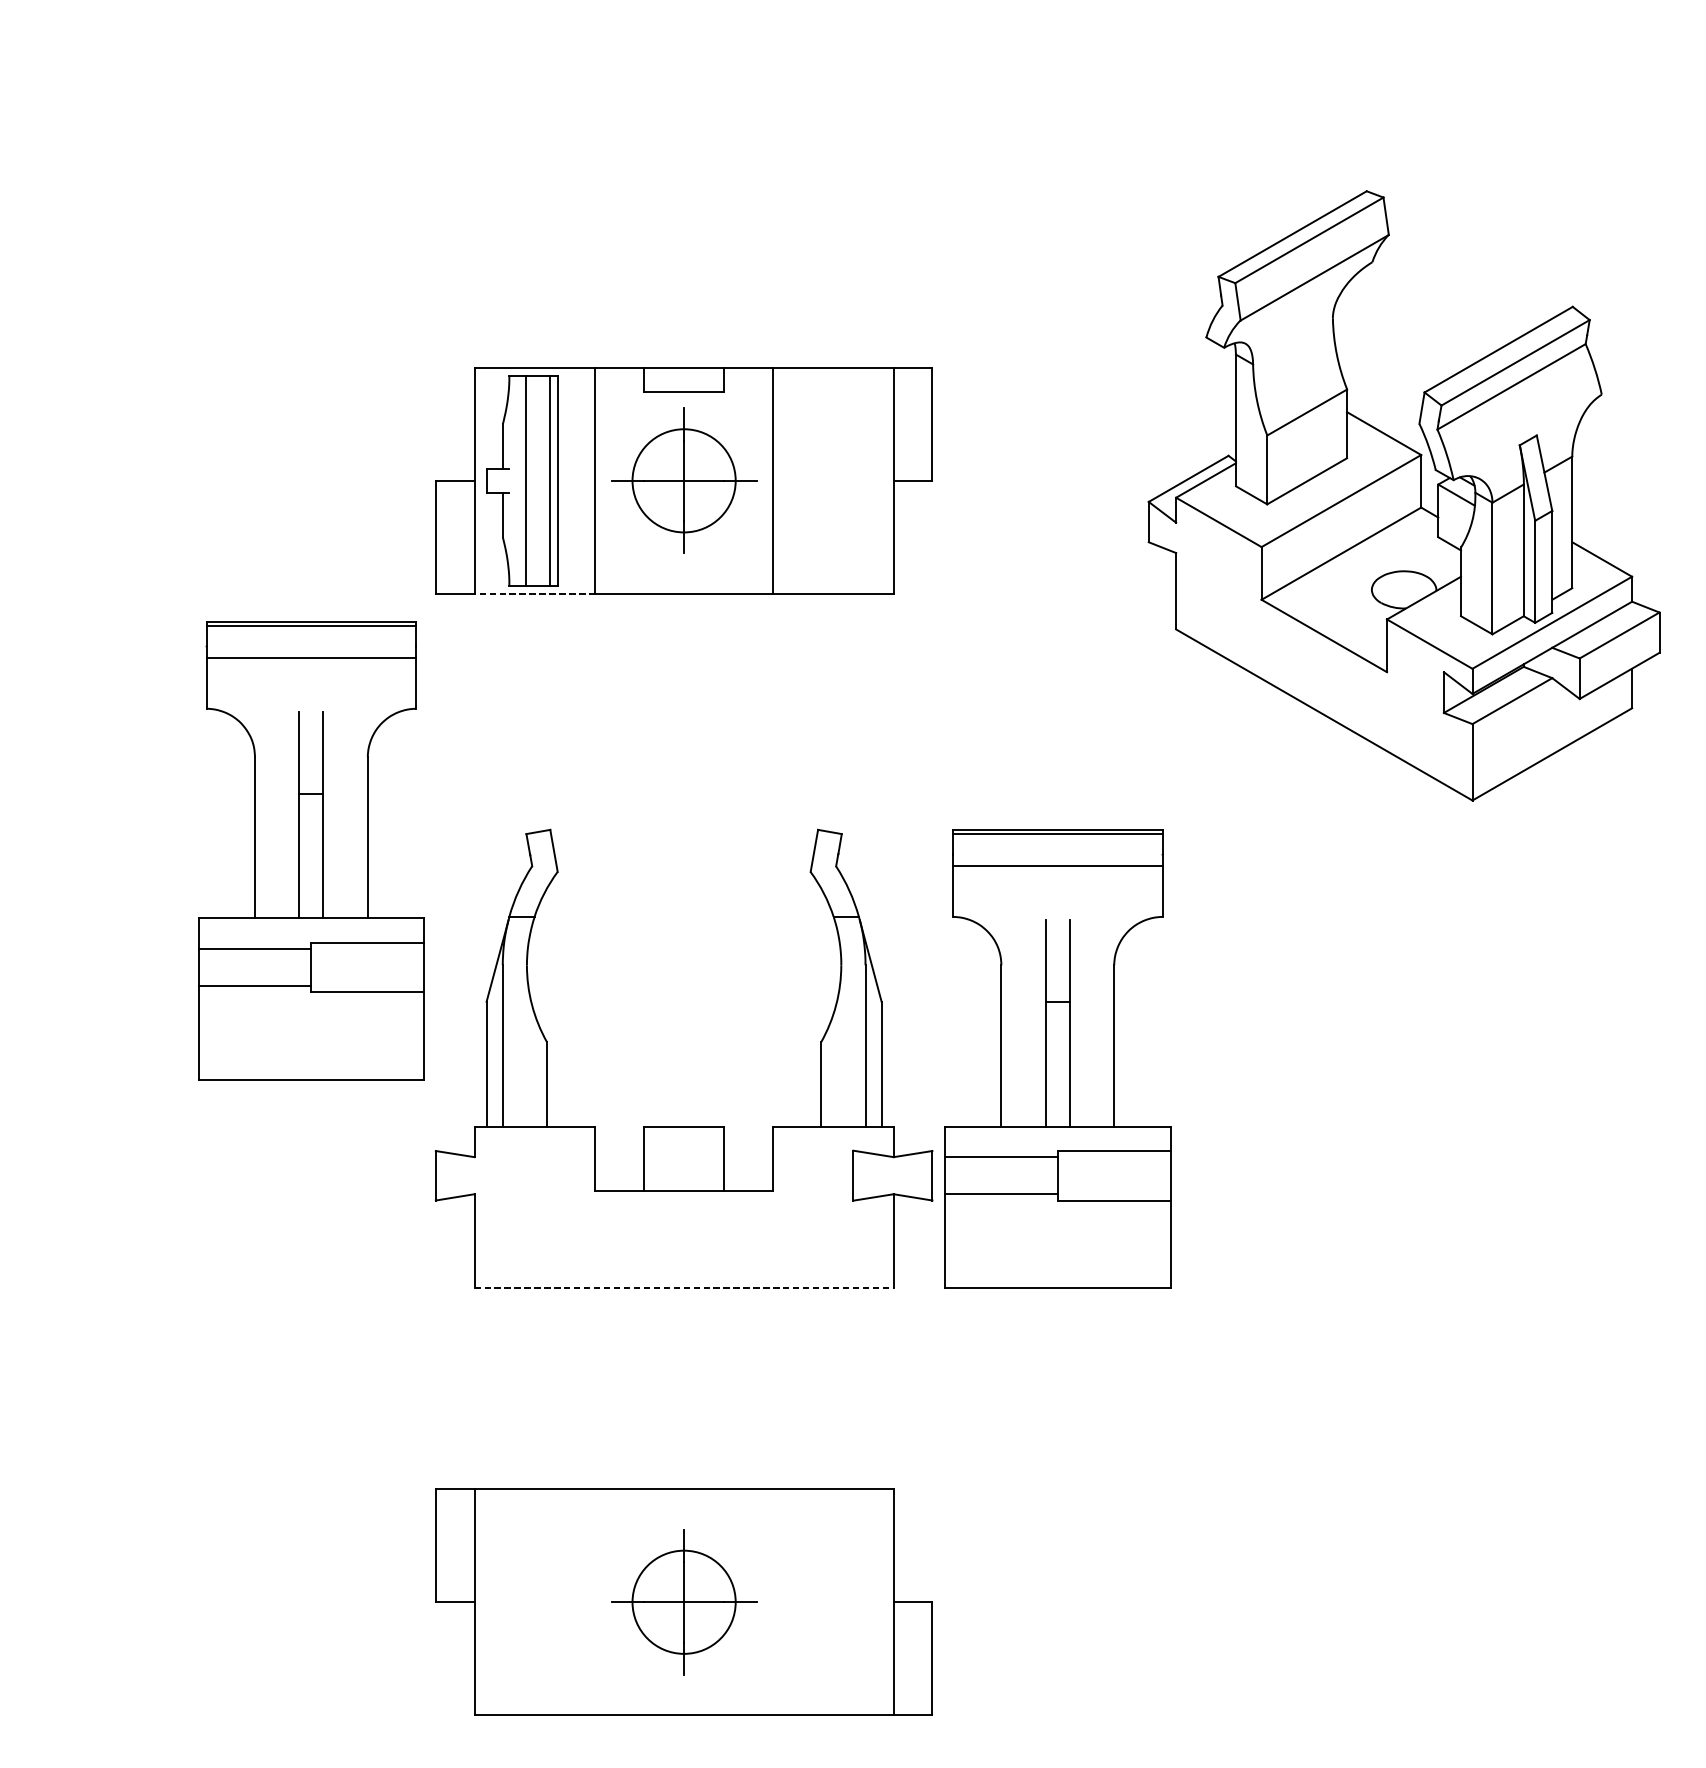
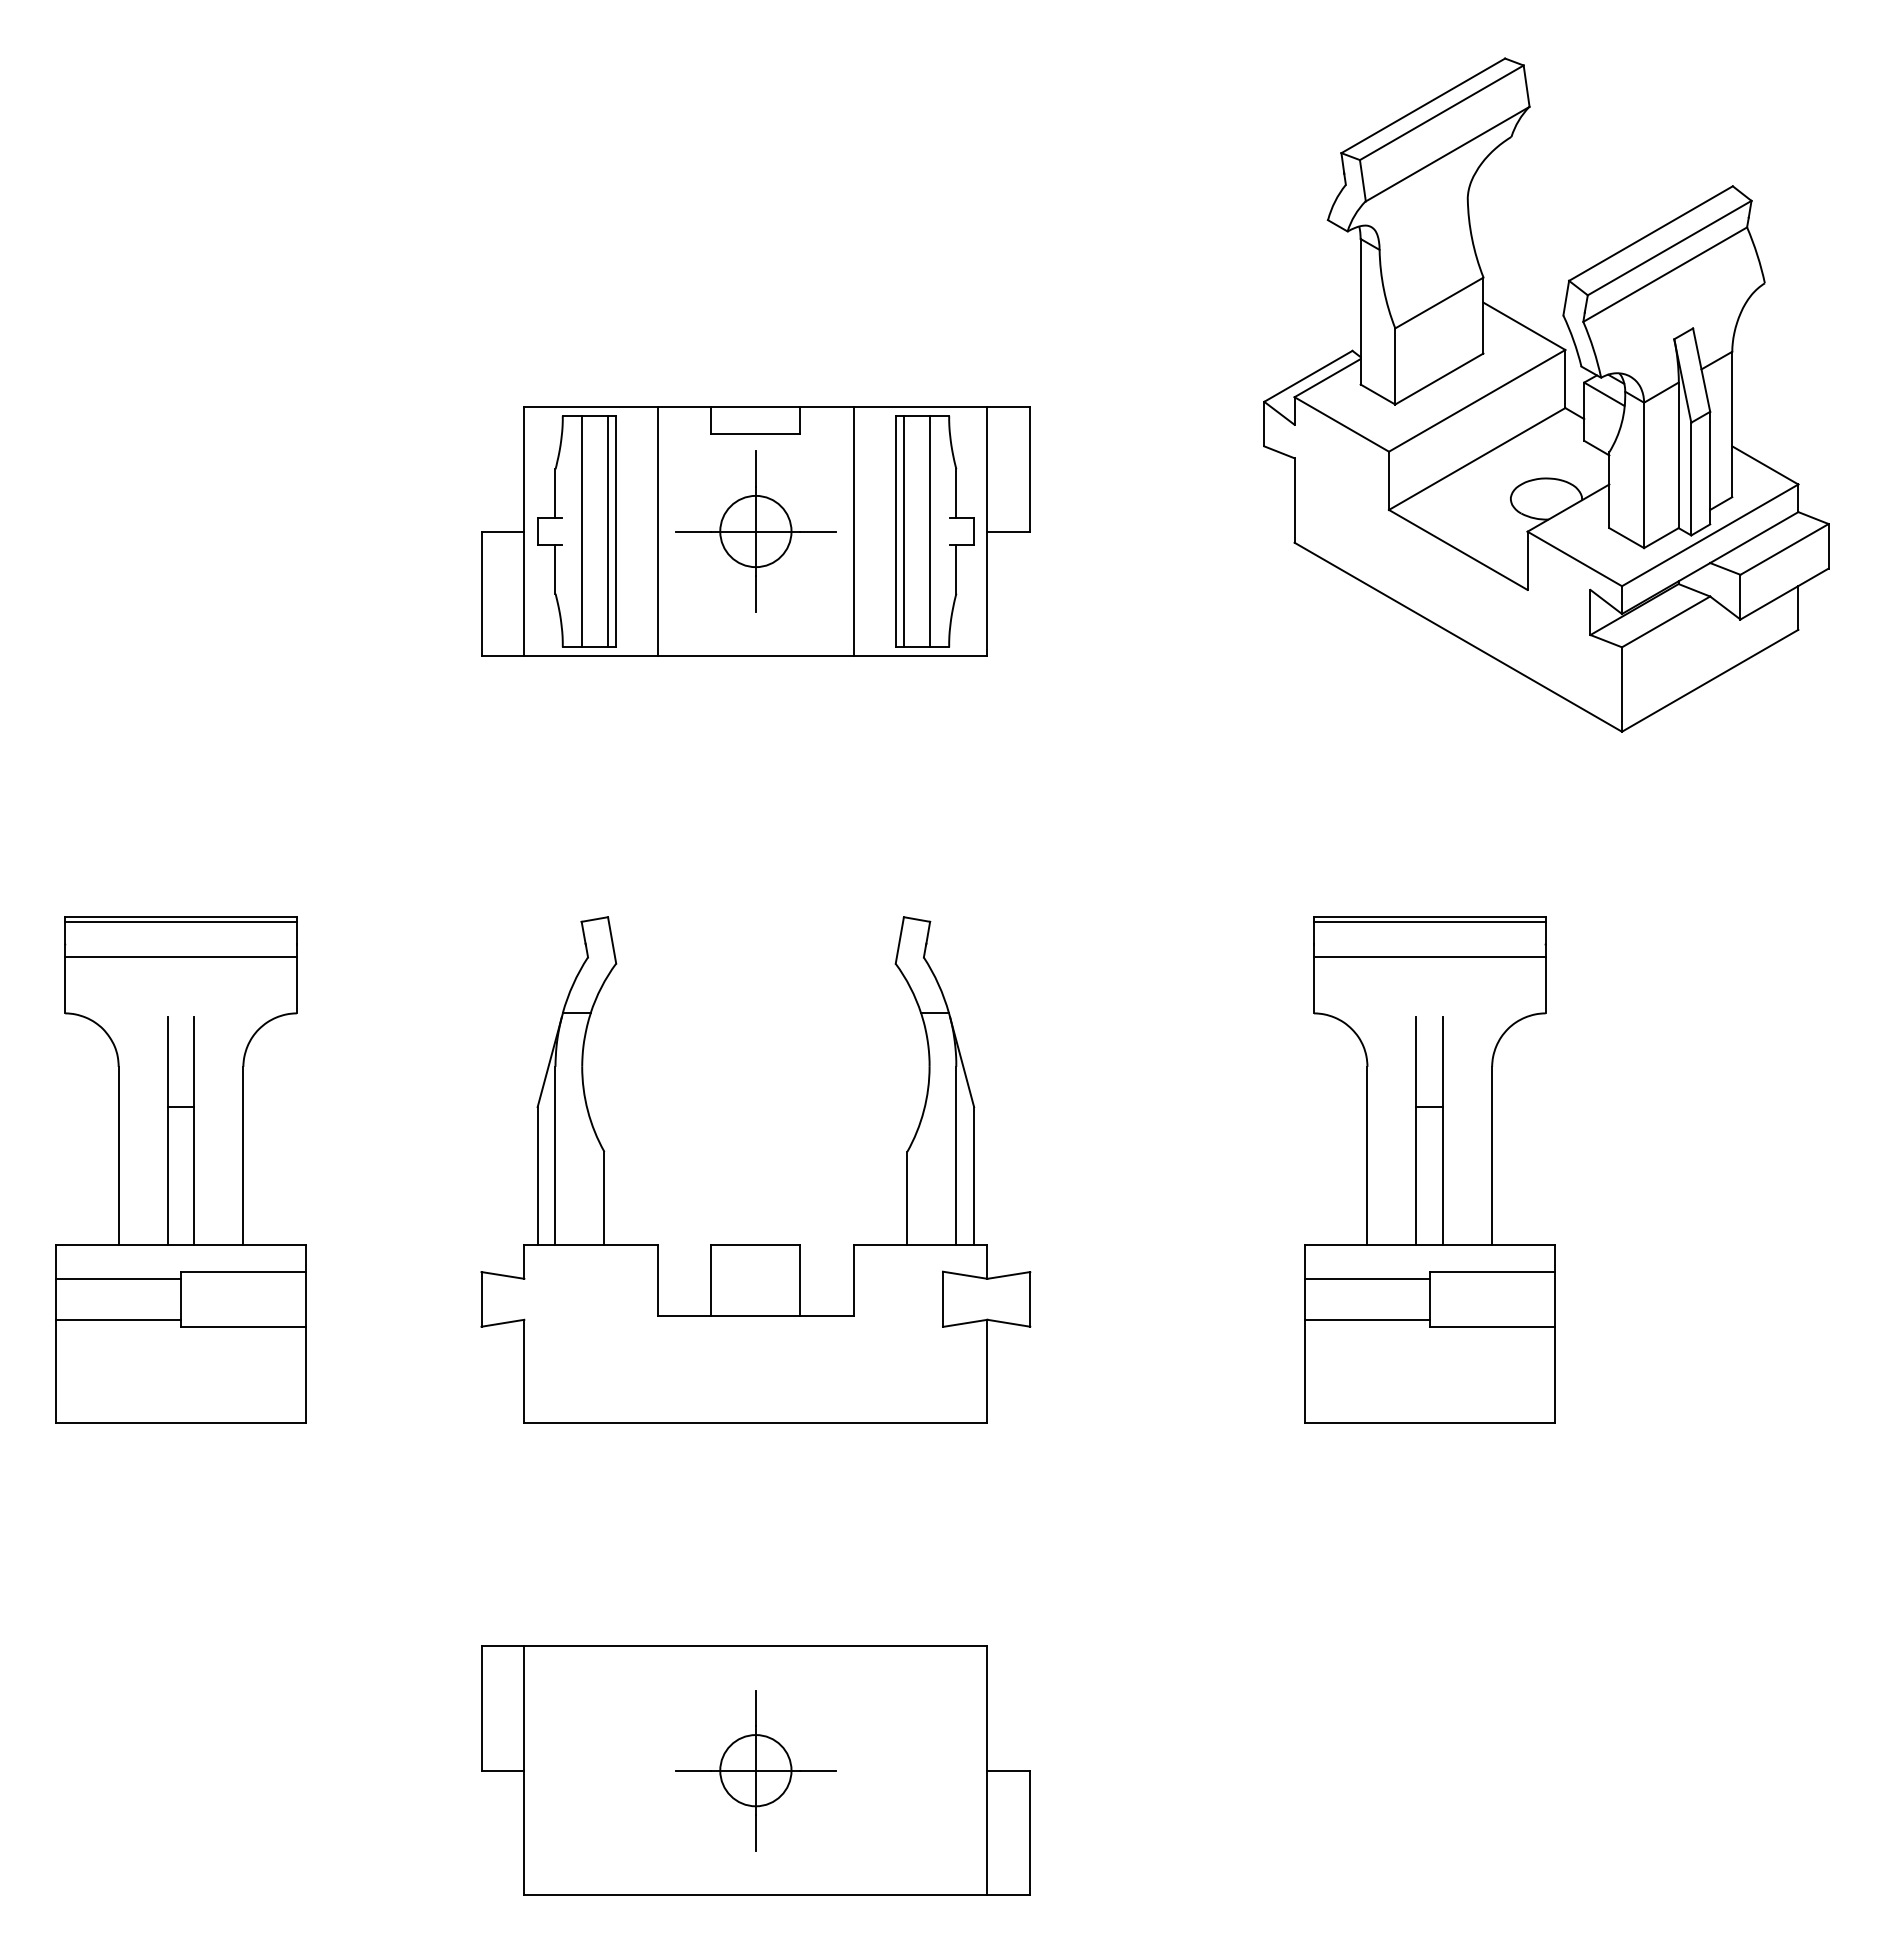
circle: (683, 480) -> (755, 531), size x0.62
part: (845, 480) -> (934, 531), added
part: (1404, 495) -> (1546, 394), moved
line: (535, 593) -> (591, 656), dashed -> solid
part: (310, 850) -> (180, 1169), moved
part: (1057, 1058) -> (1429, 1169), moved
line: (683, 1288) -> (755, 1423), dashed -> solid
circle: (683, 1602) -> (755, 1770), size x0.62

